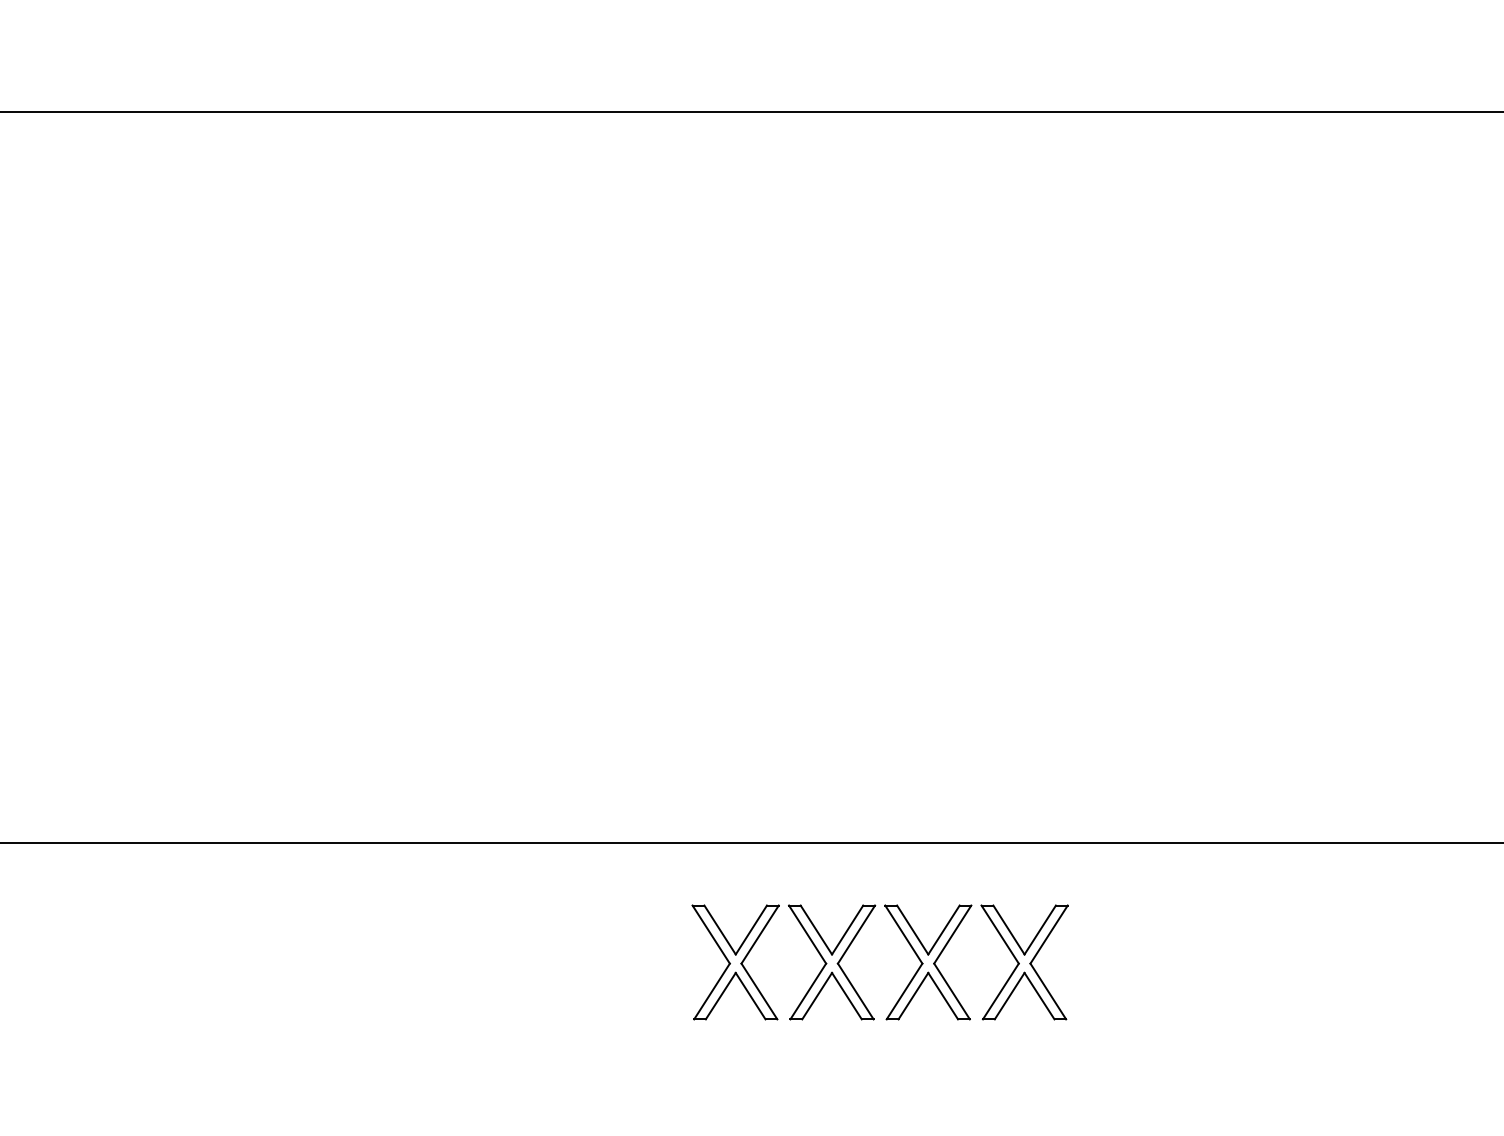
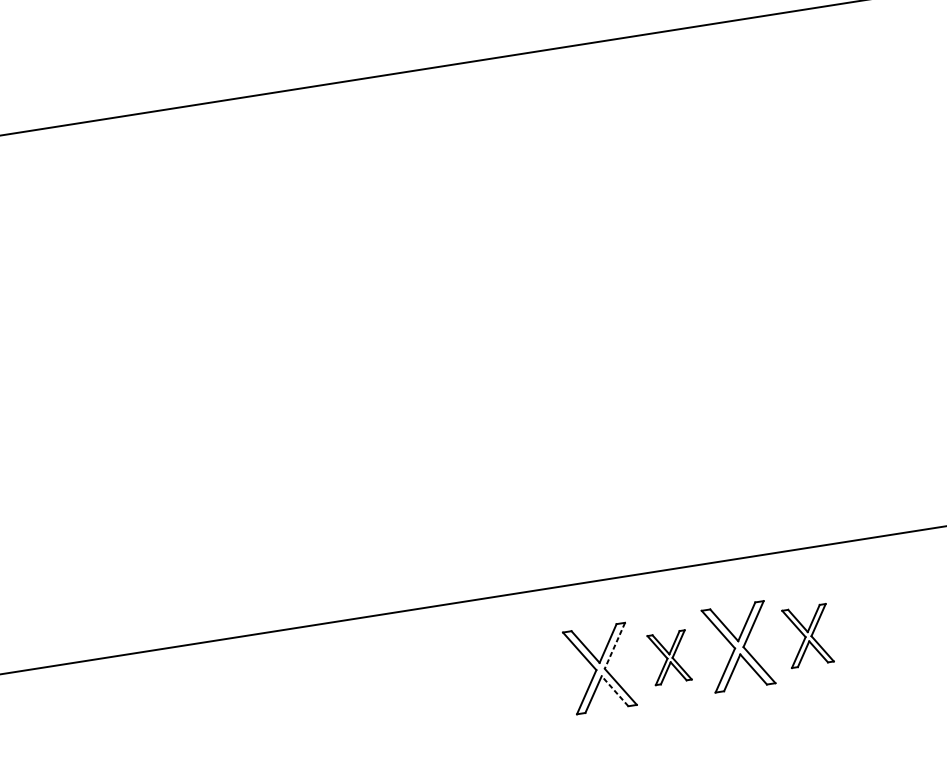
line: (760, 934) -> (615, 645), solid -> dashed
part: (832, 962) -> (670, 657), size x0.6
part: (1024, 962) -> (808, 636), size x0.7
line: (750, 996) -> (614, 691), solid -> dashed

